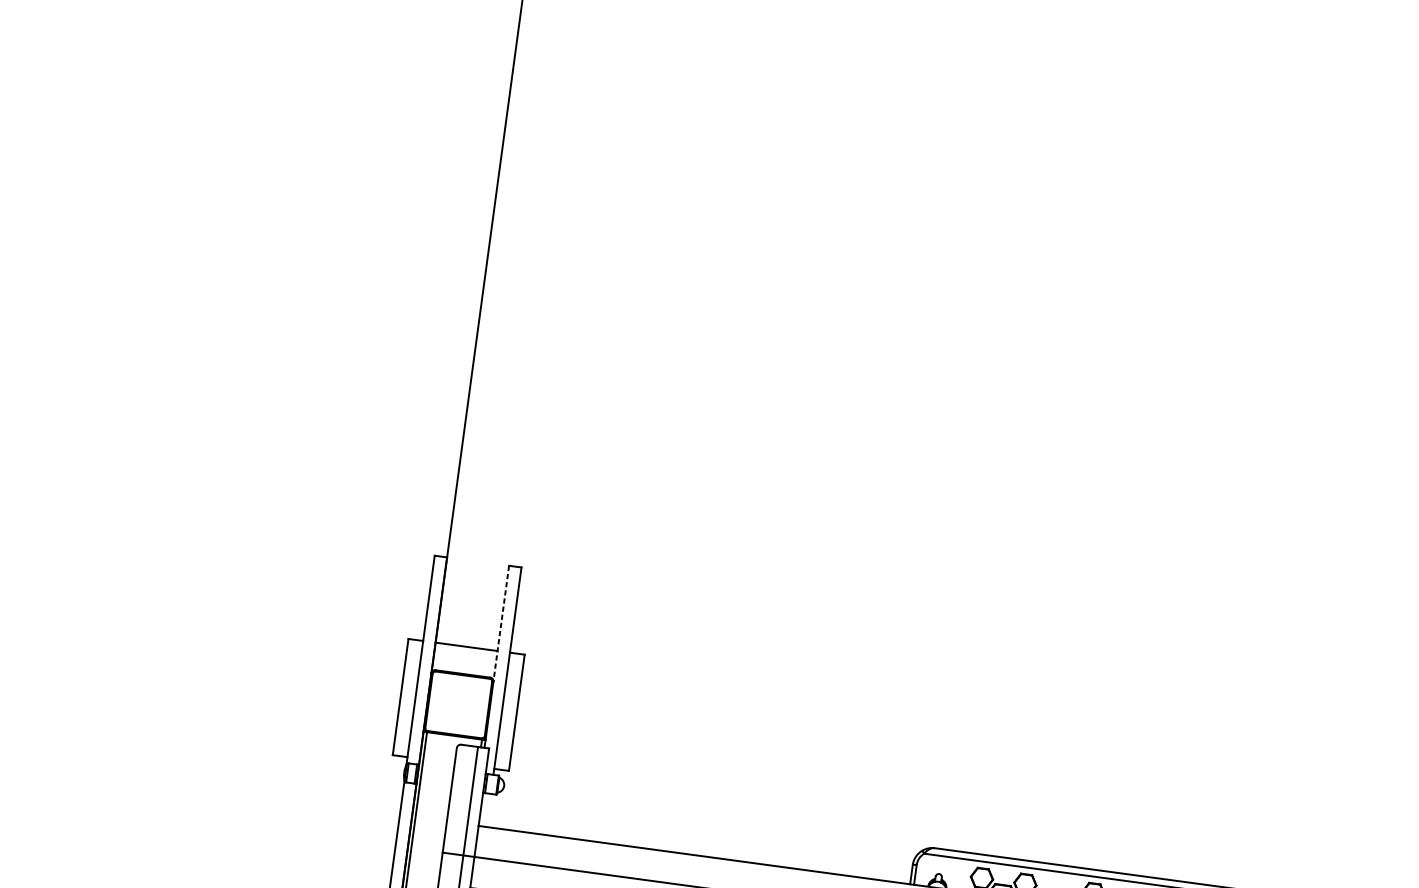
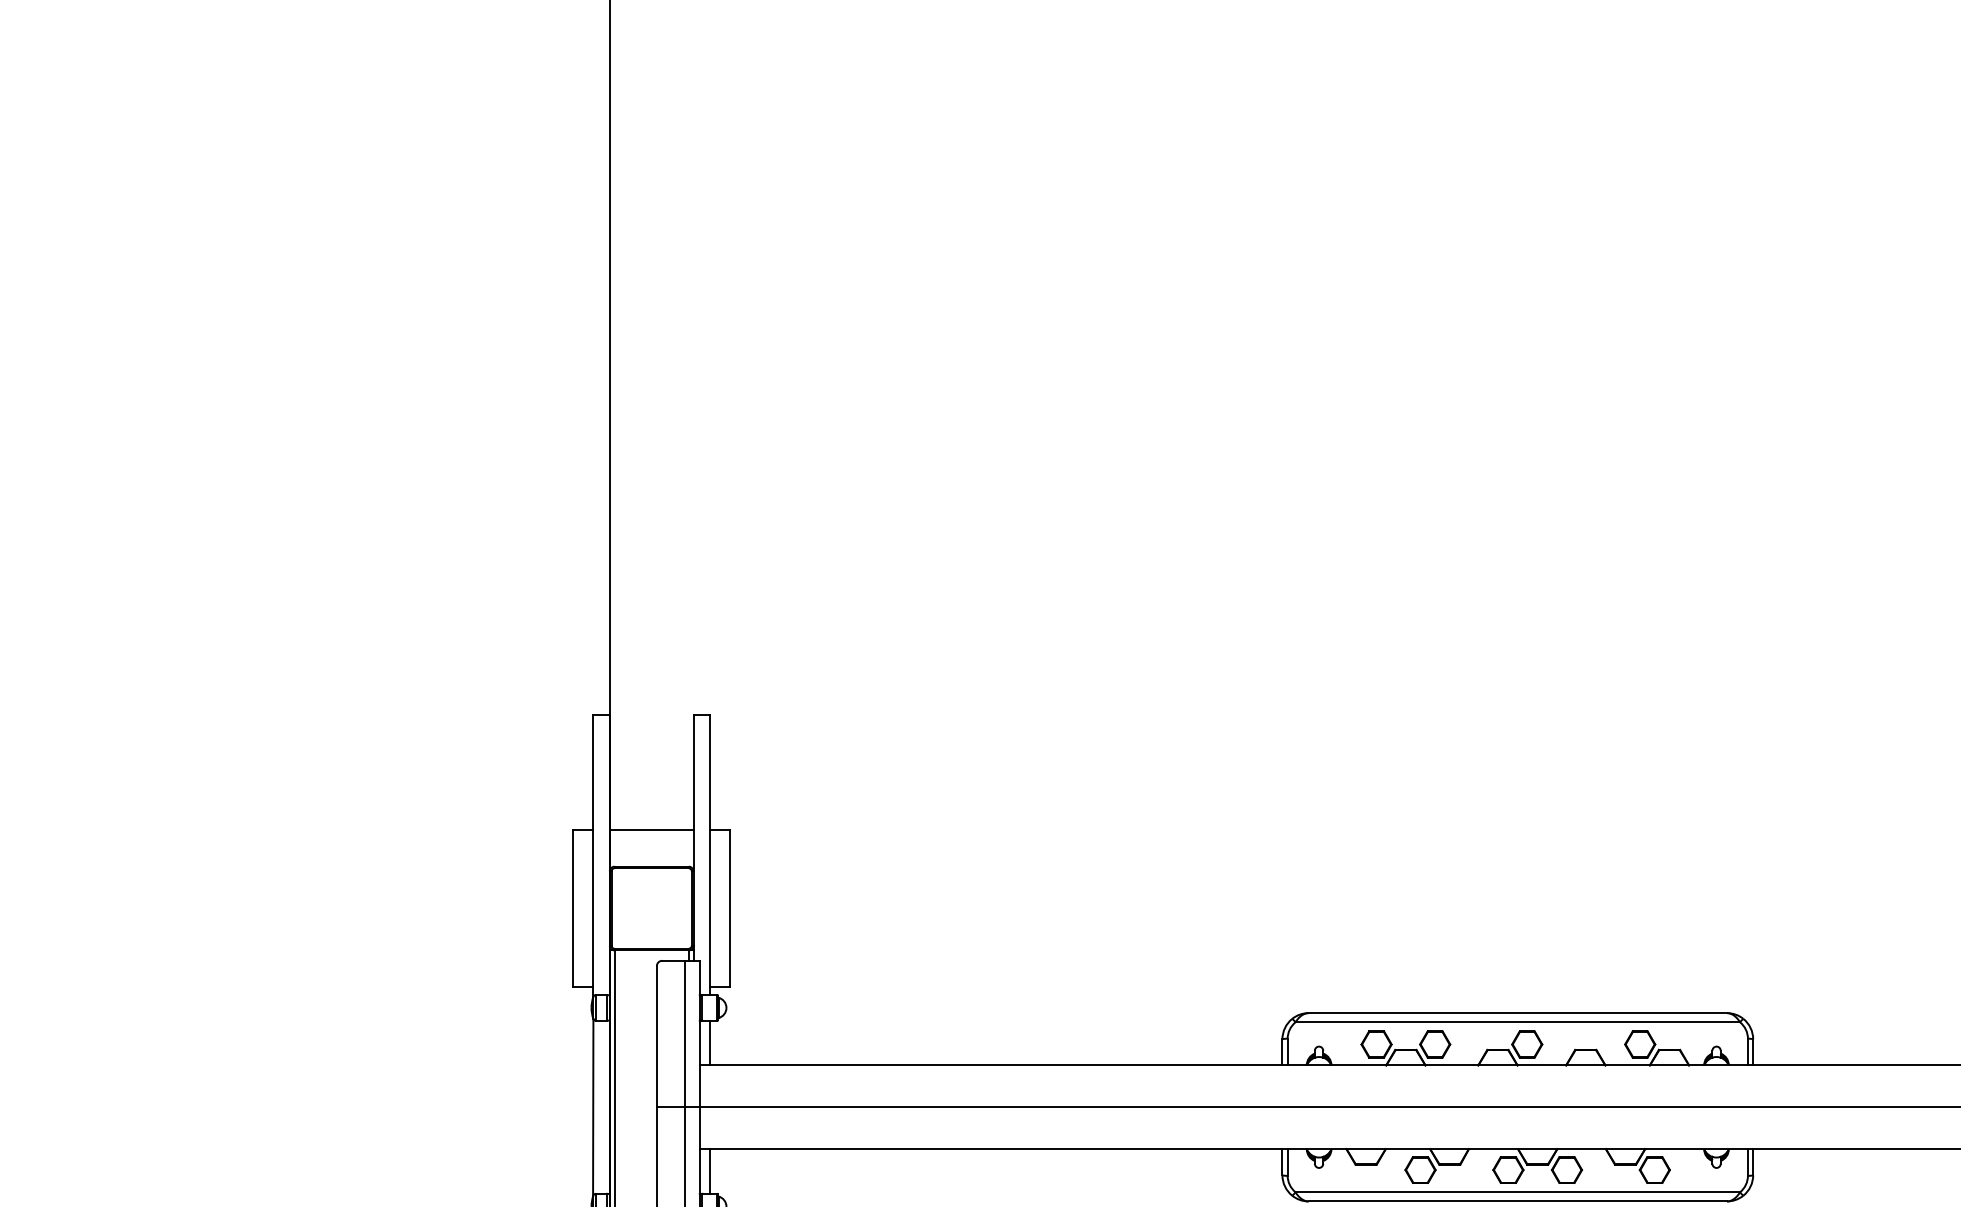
line: (501, 623) -> (693, 793), dashed -> solid
line: (488, 810) -> (710, 1042), added

